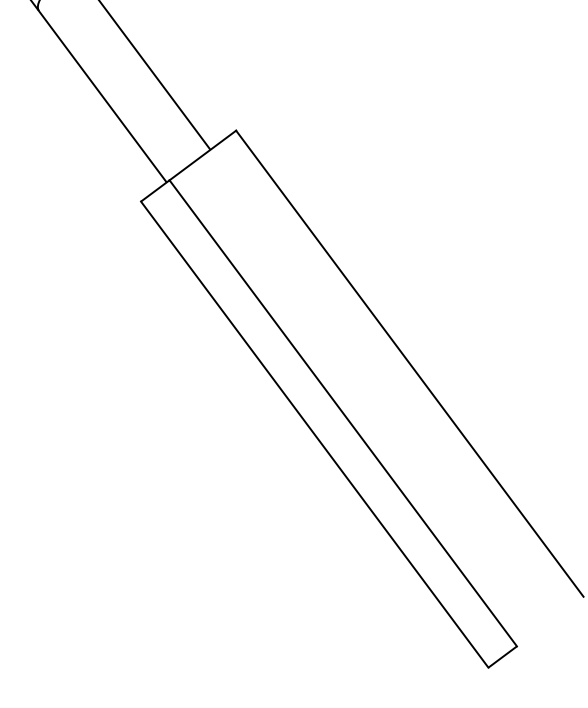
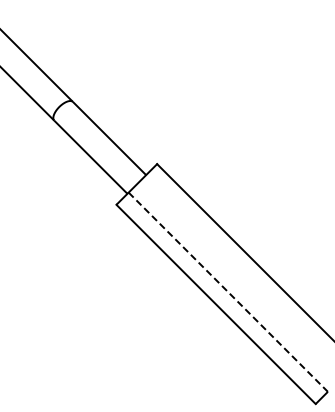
line: (343, 413) -> (228, 292), solid -> dashed

